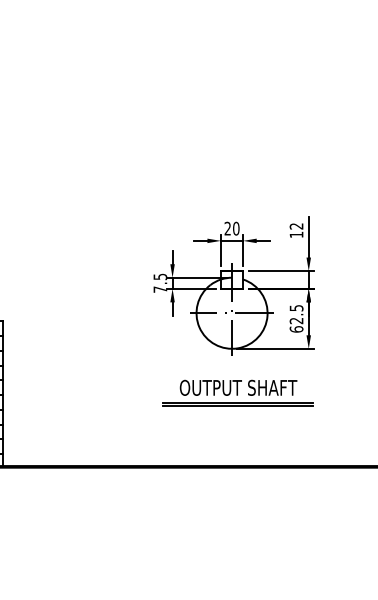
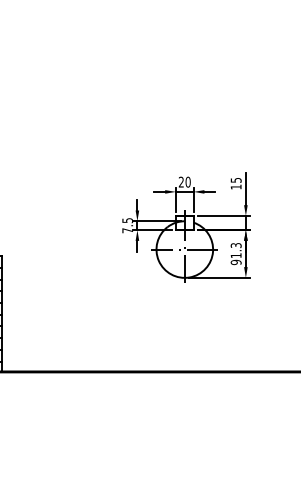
text: (295, 226) -> (235, 180), 12 -> 15
text: (295, 319) -> (235, 254), 62.5 -> 91.3
part: (237, 393) -> (189, 313), removed

